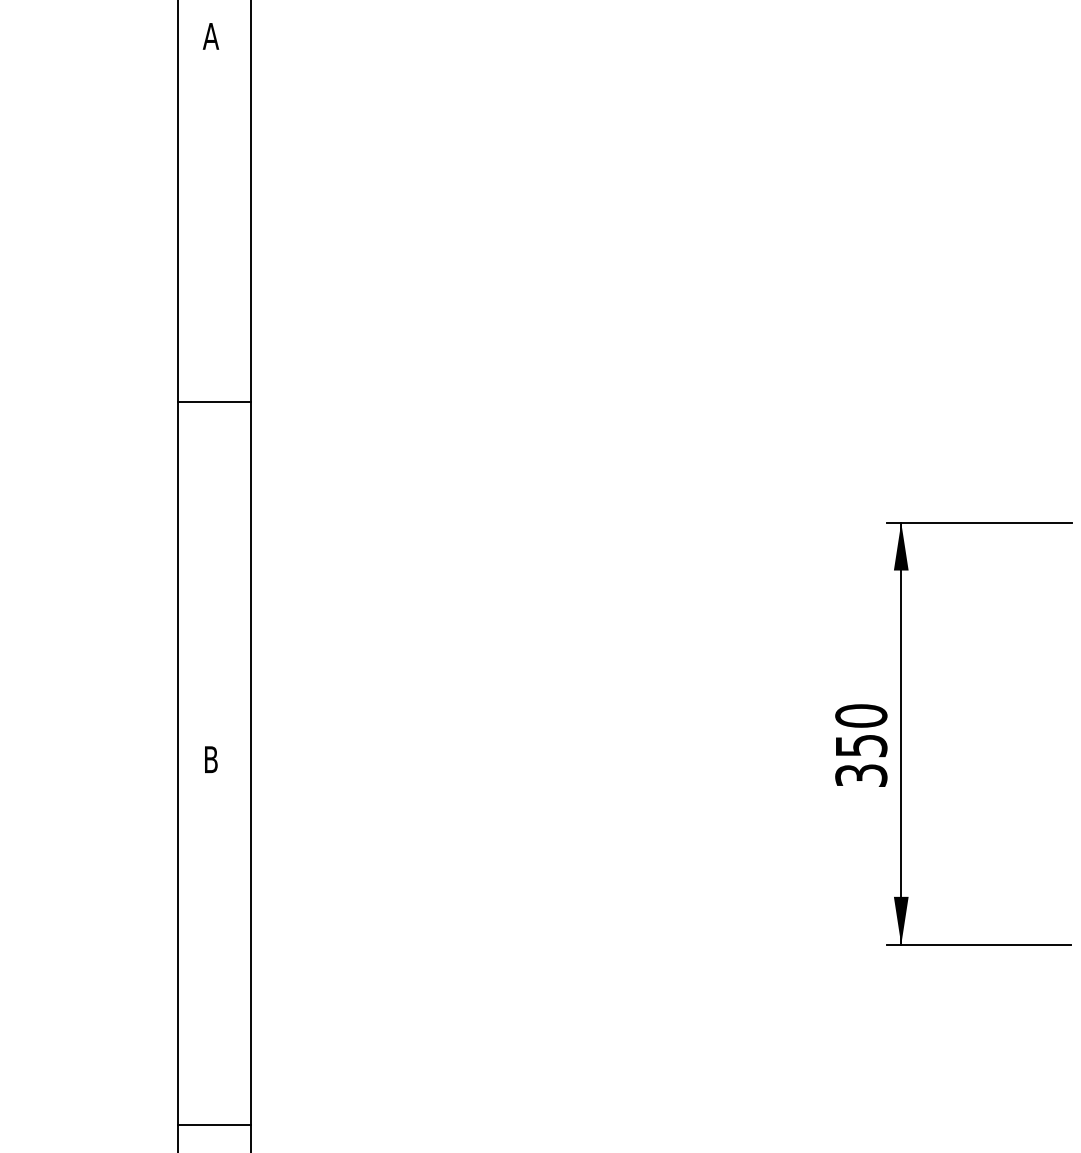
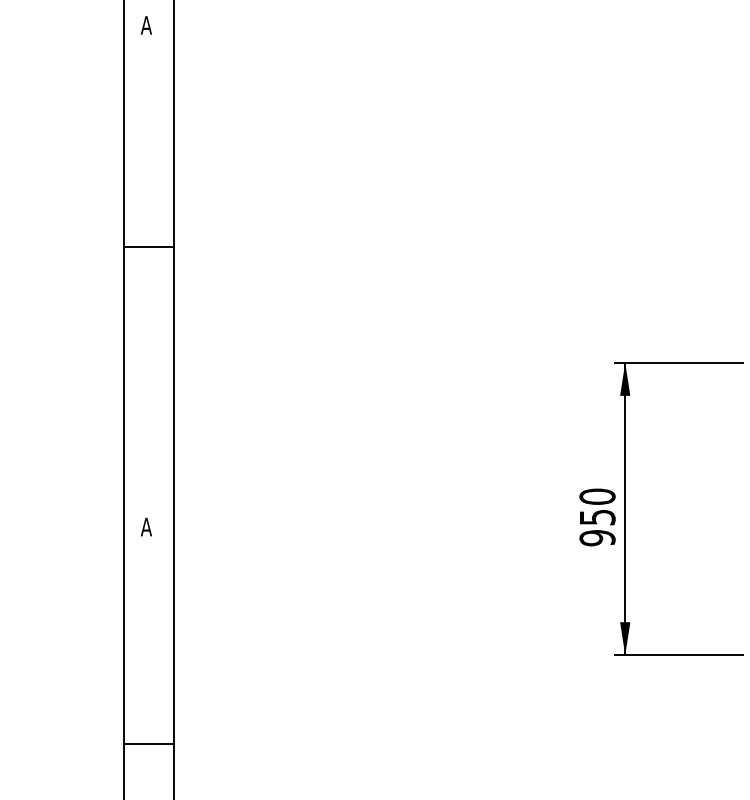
line: (213, 401) -> (148, 246), moved
text: (211, 758) -> (146, 526), B -> A
text: (861, 776) -> (597, 538), 350 -> 950
line: (213, 1125) -> (148, 744), moved

